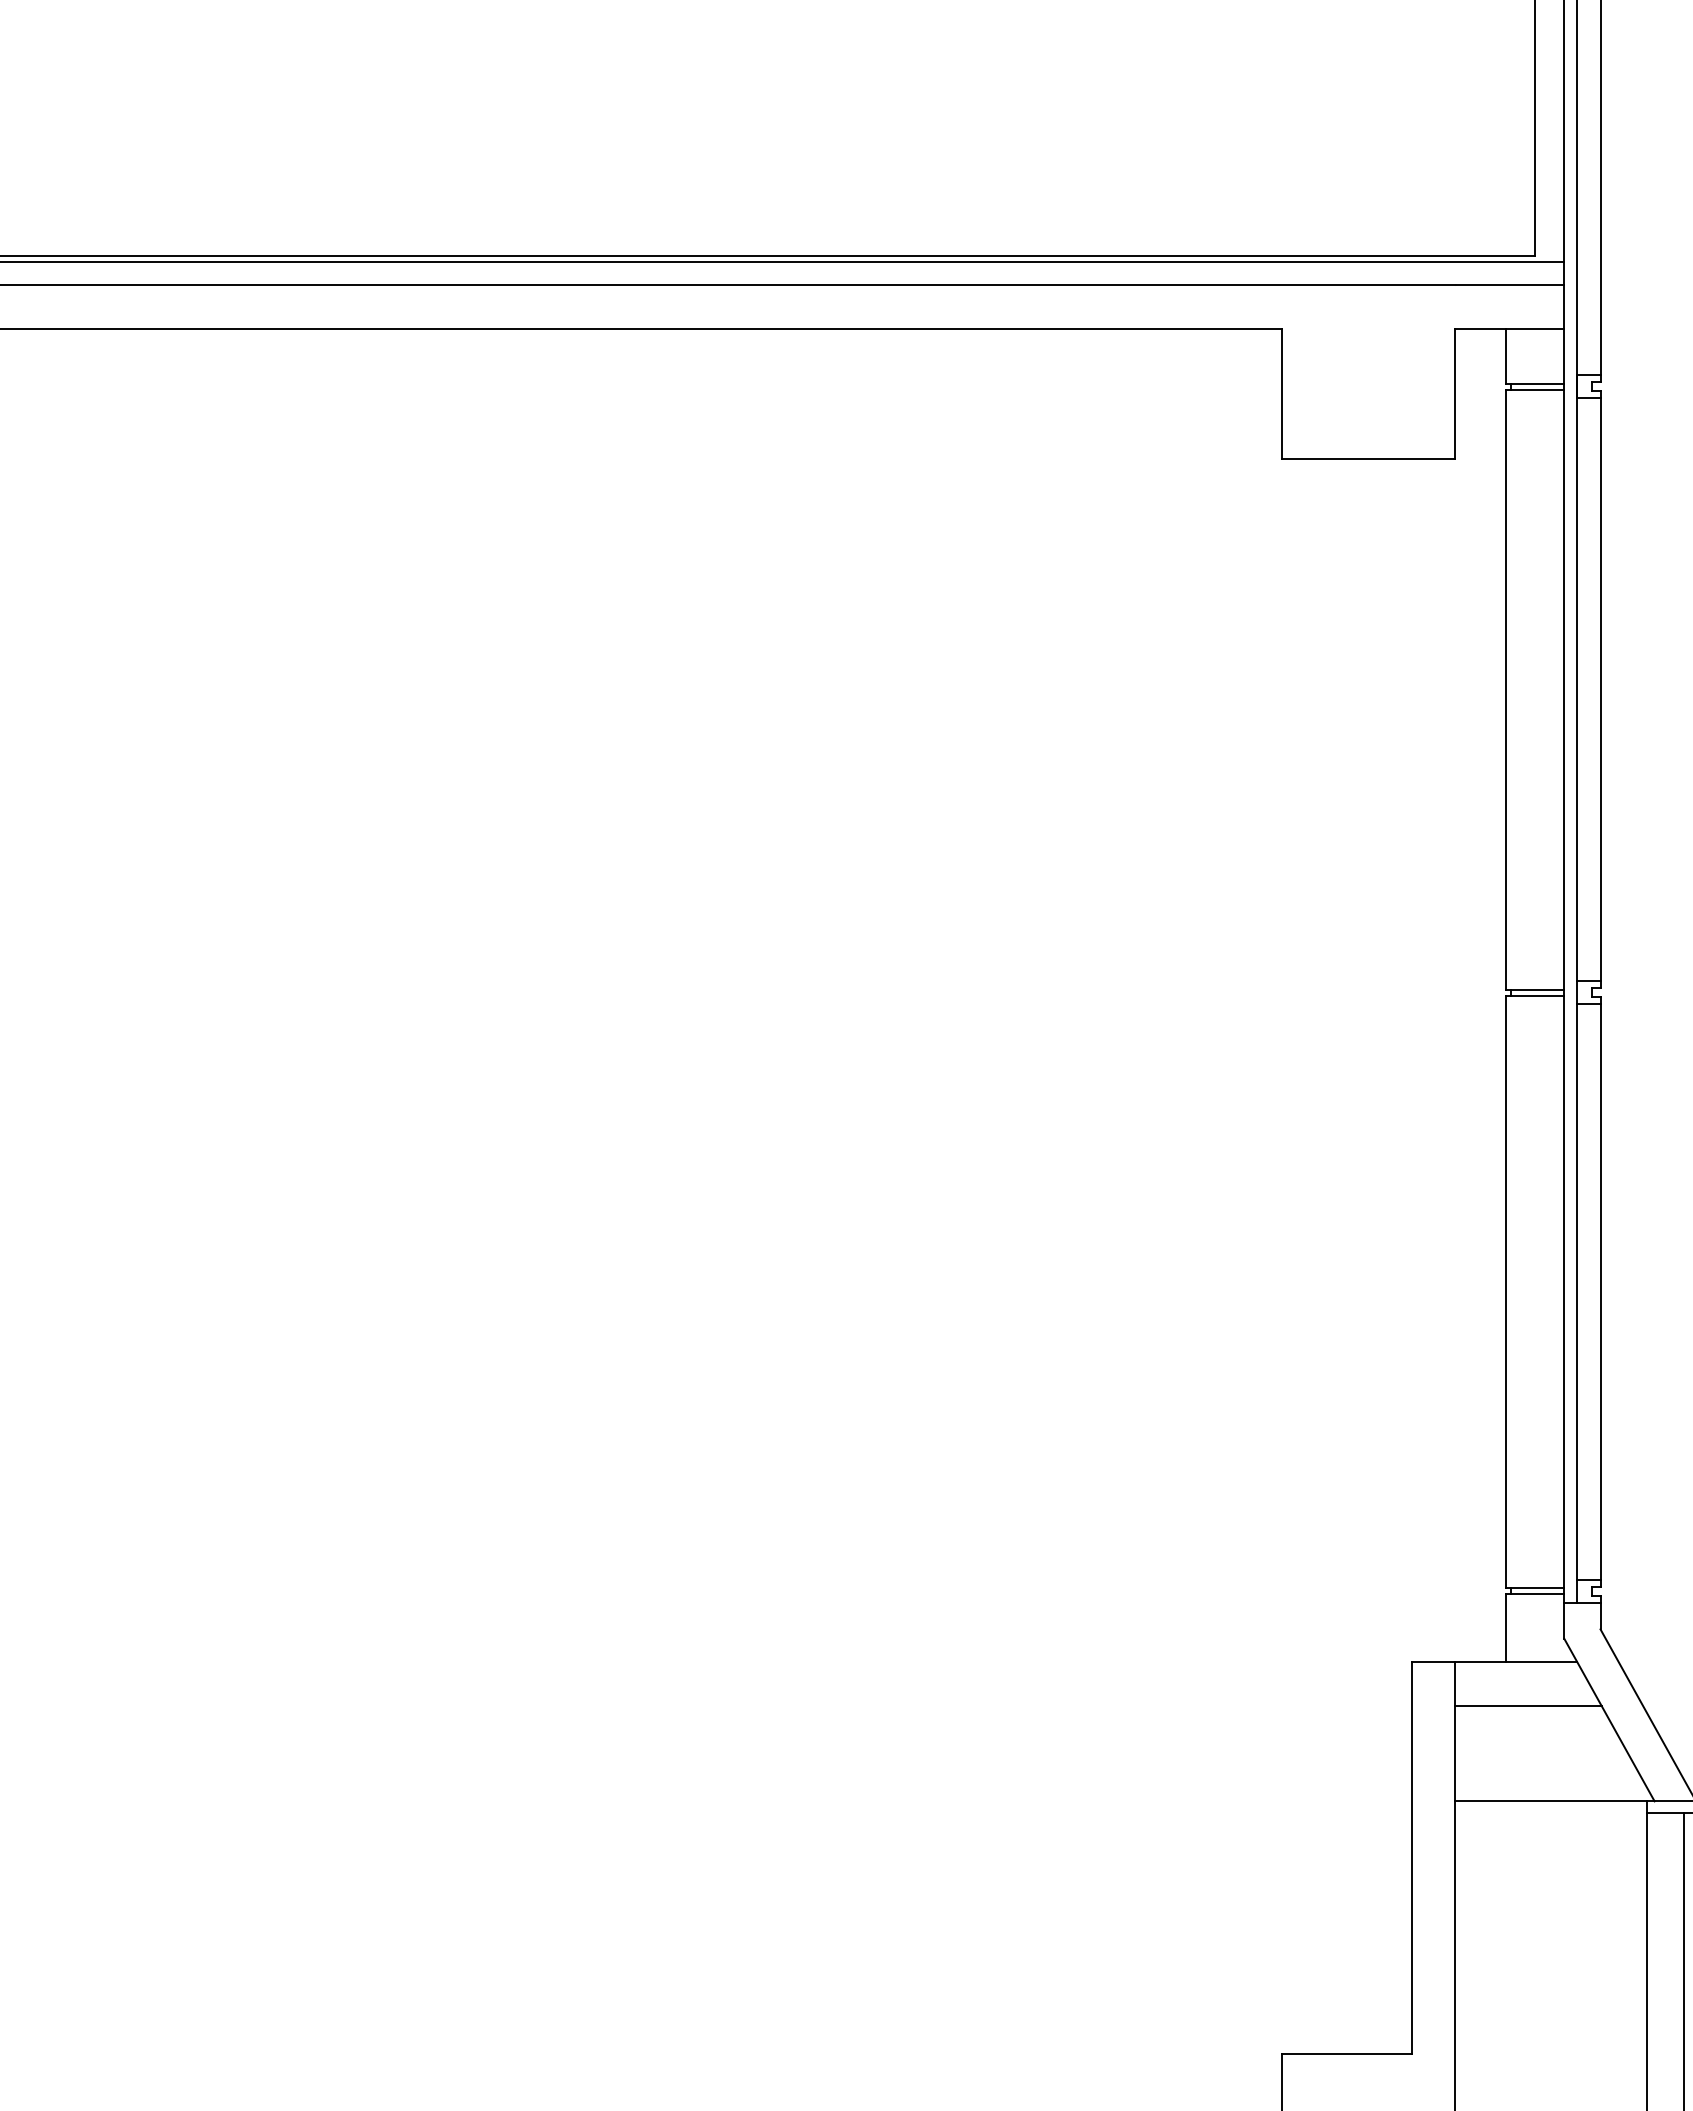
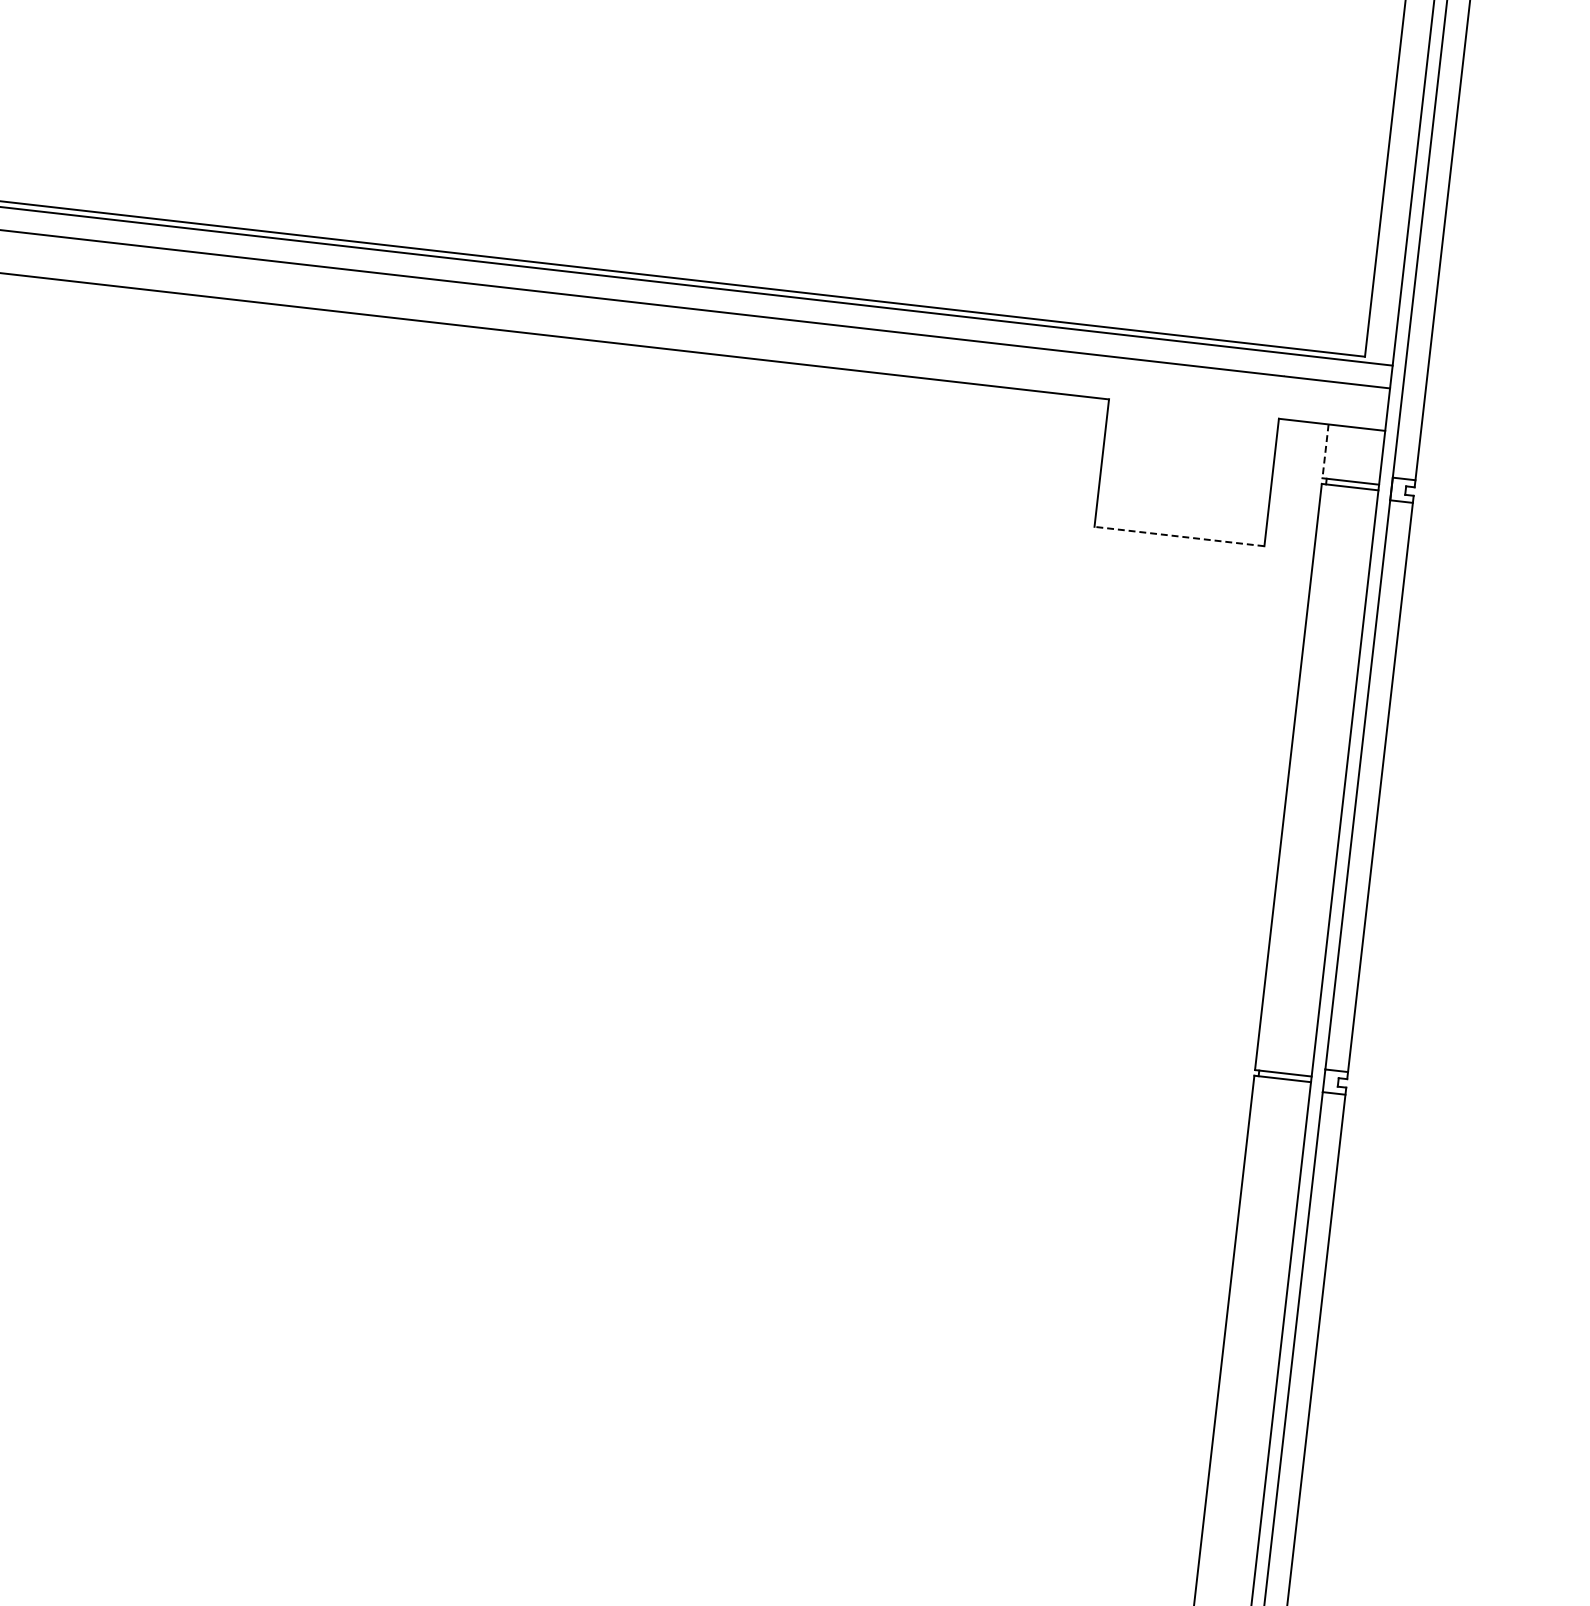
line: (1506, 356) -> (1325, 451), solid -> dashed
line: (1368, 459) -> (1179, 536), solid -> dashed

